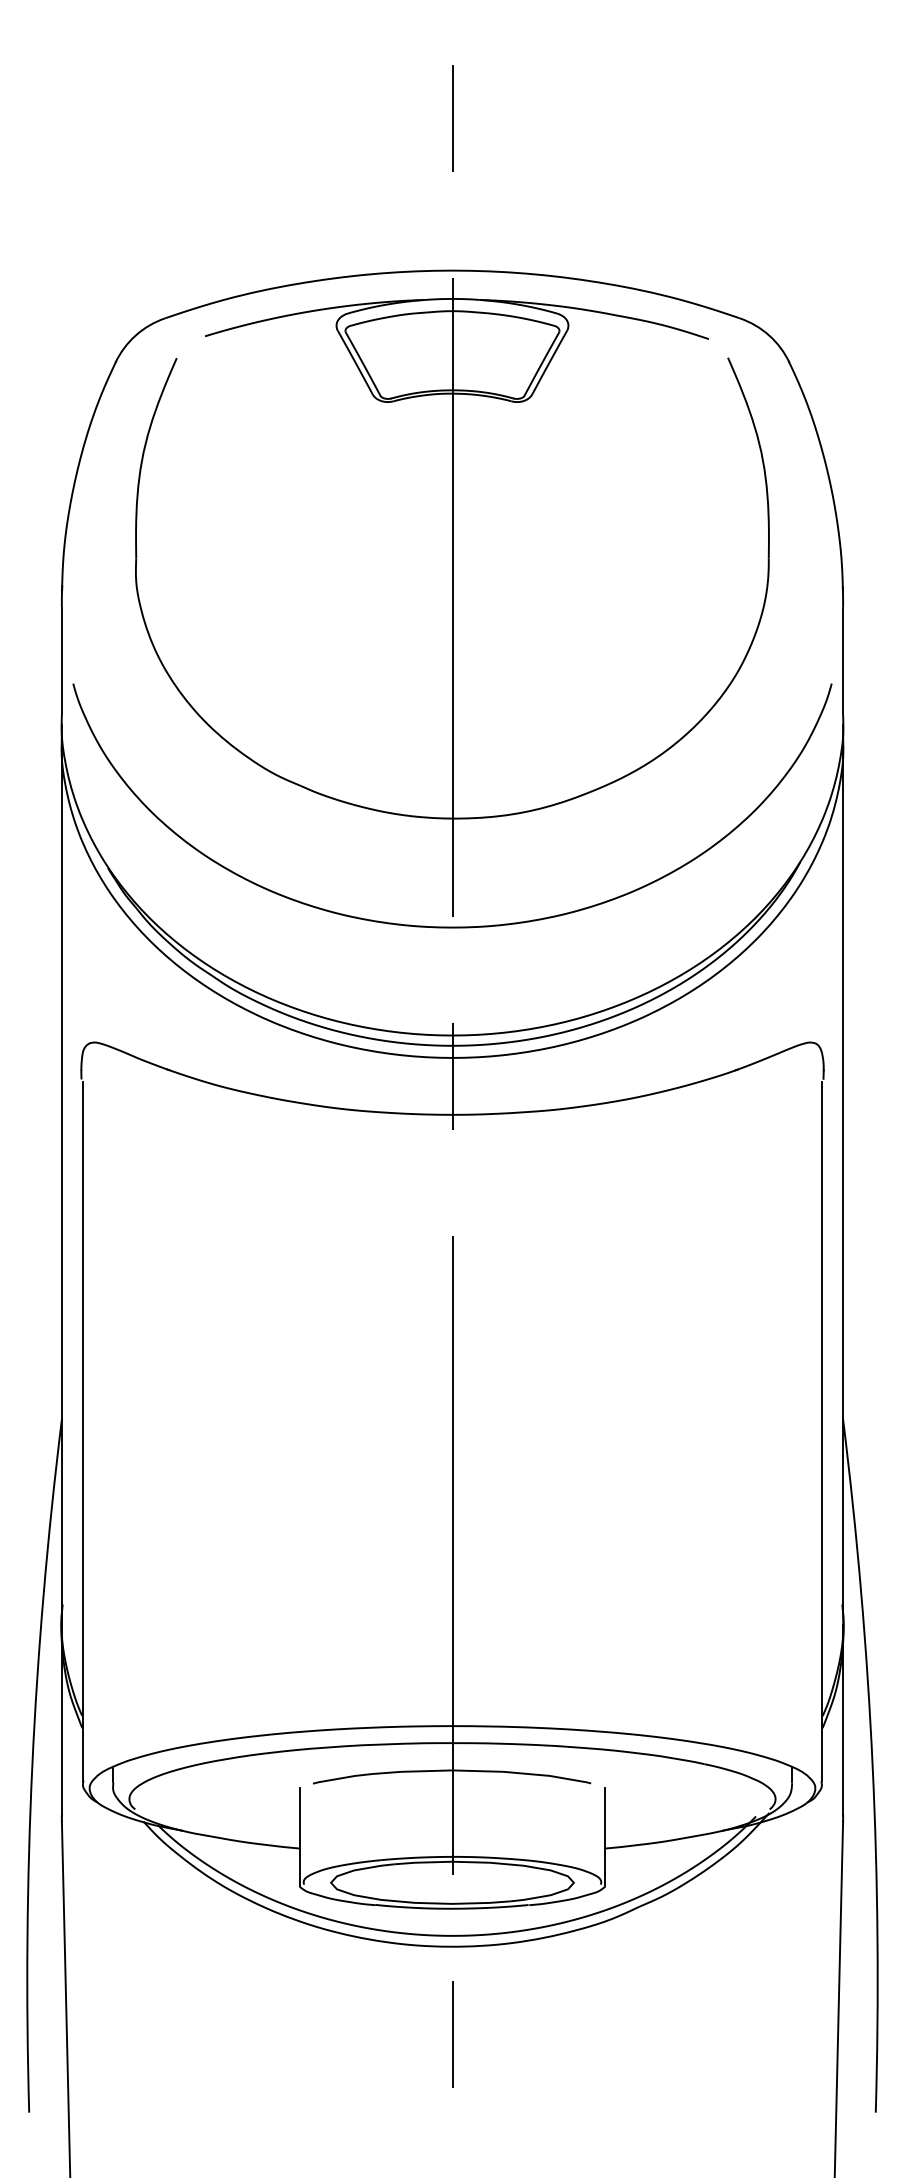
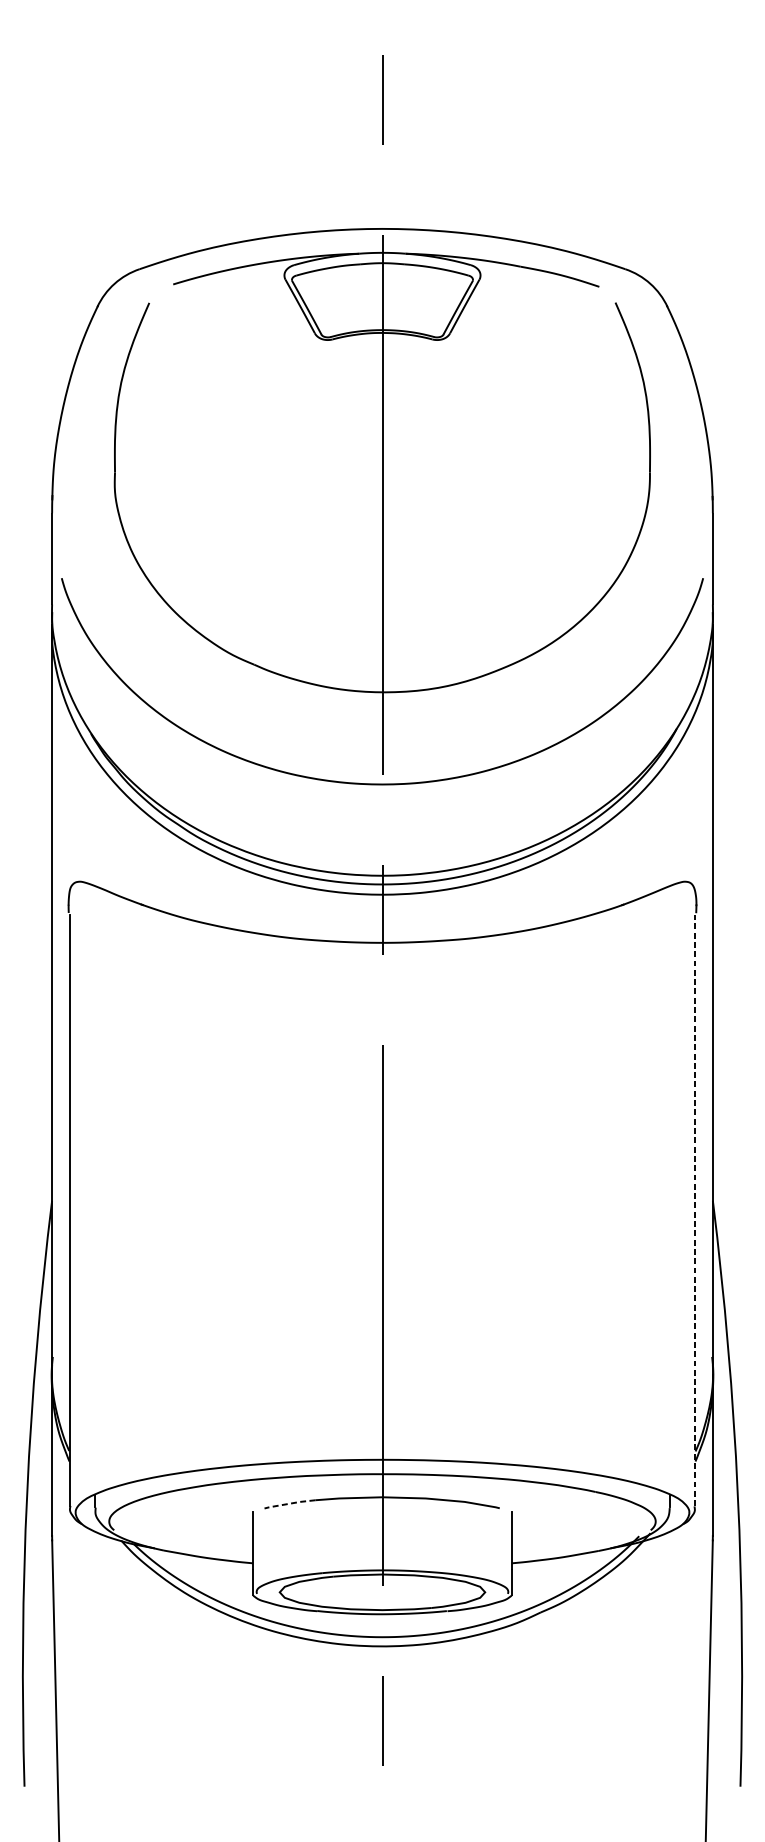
line: (821, 1431) -> (694, 1210), solid -> dashed
line: (342, 1778) -> (289, 1504), solid -> dashed

